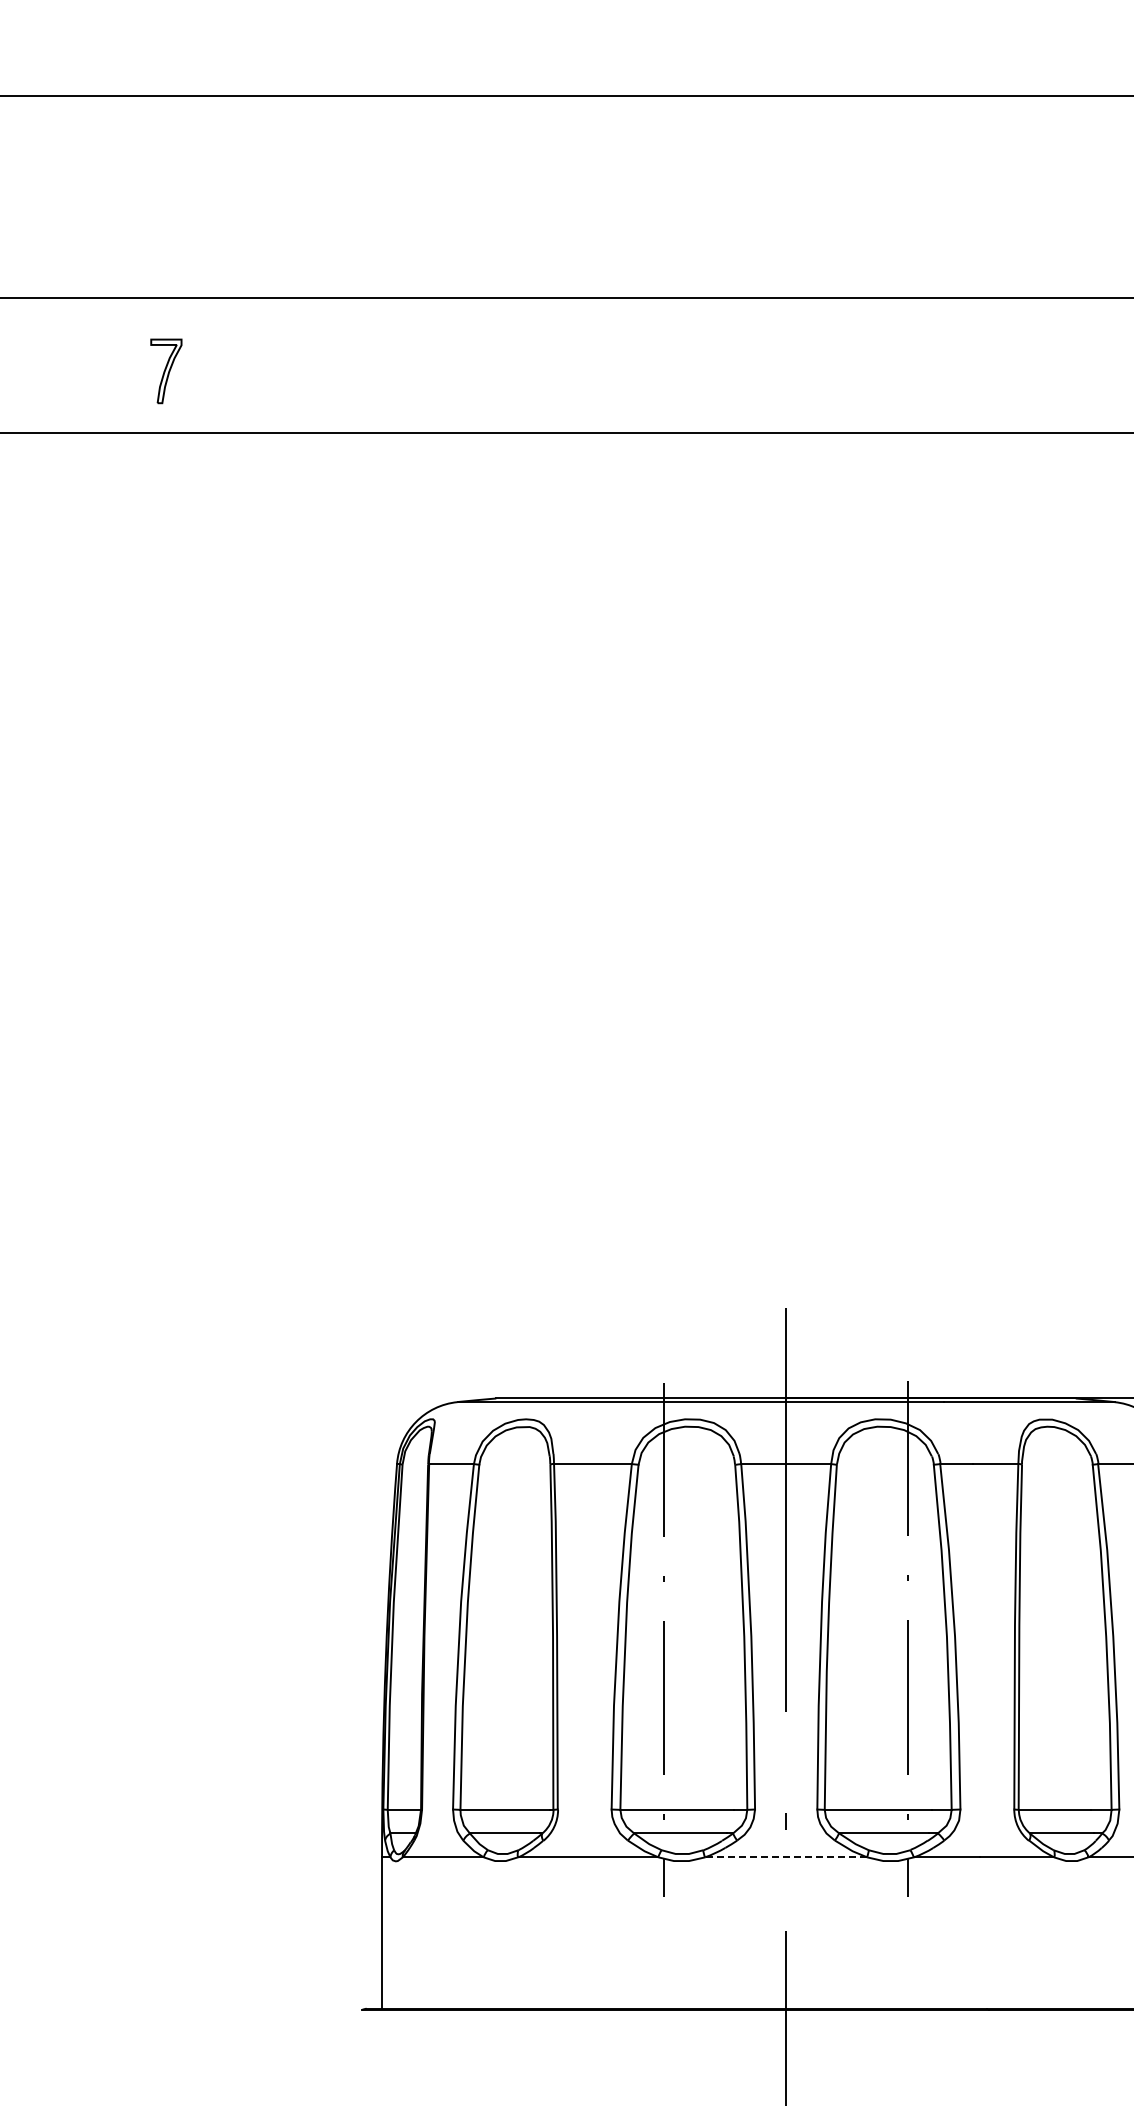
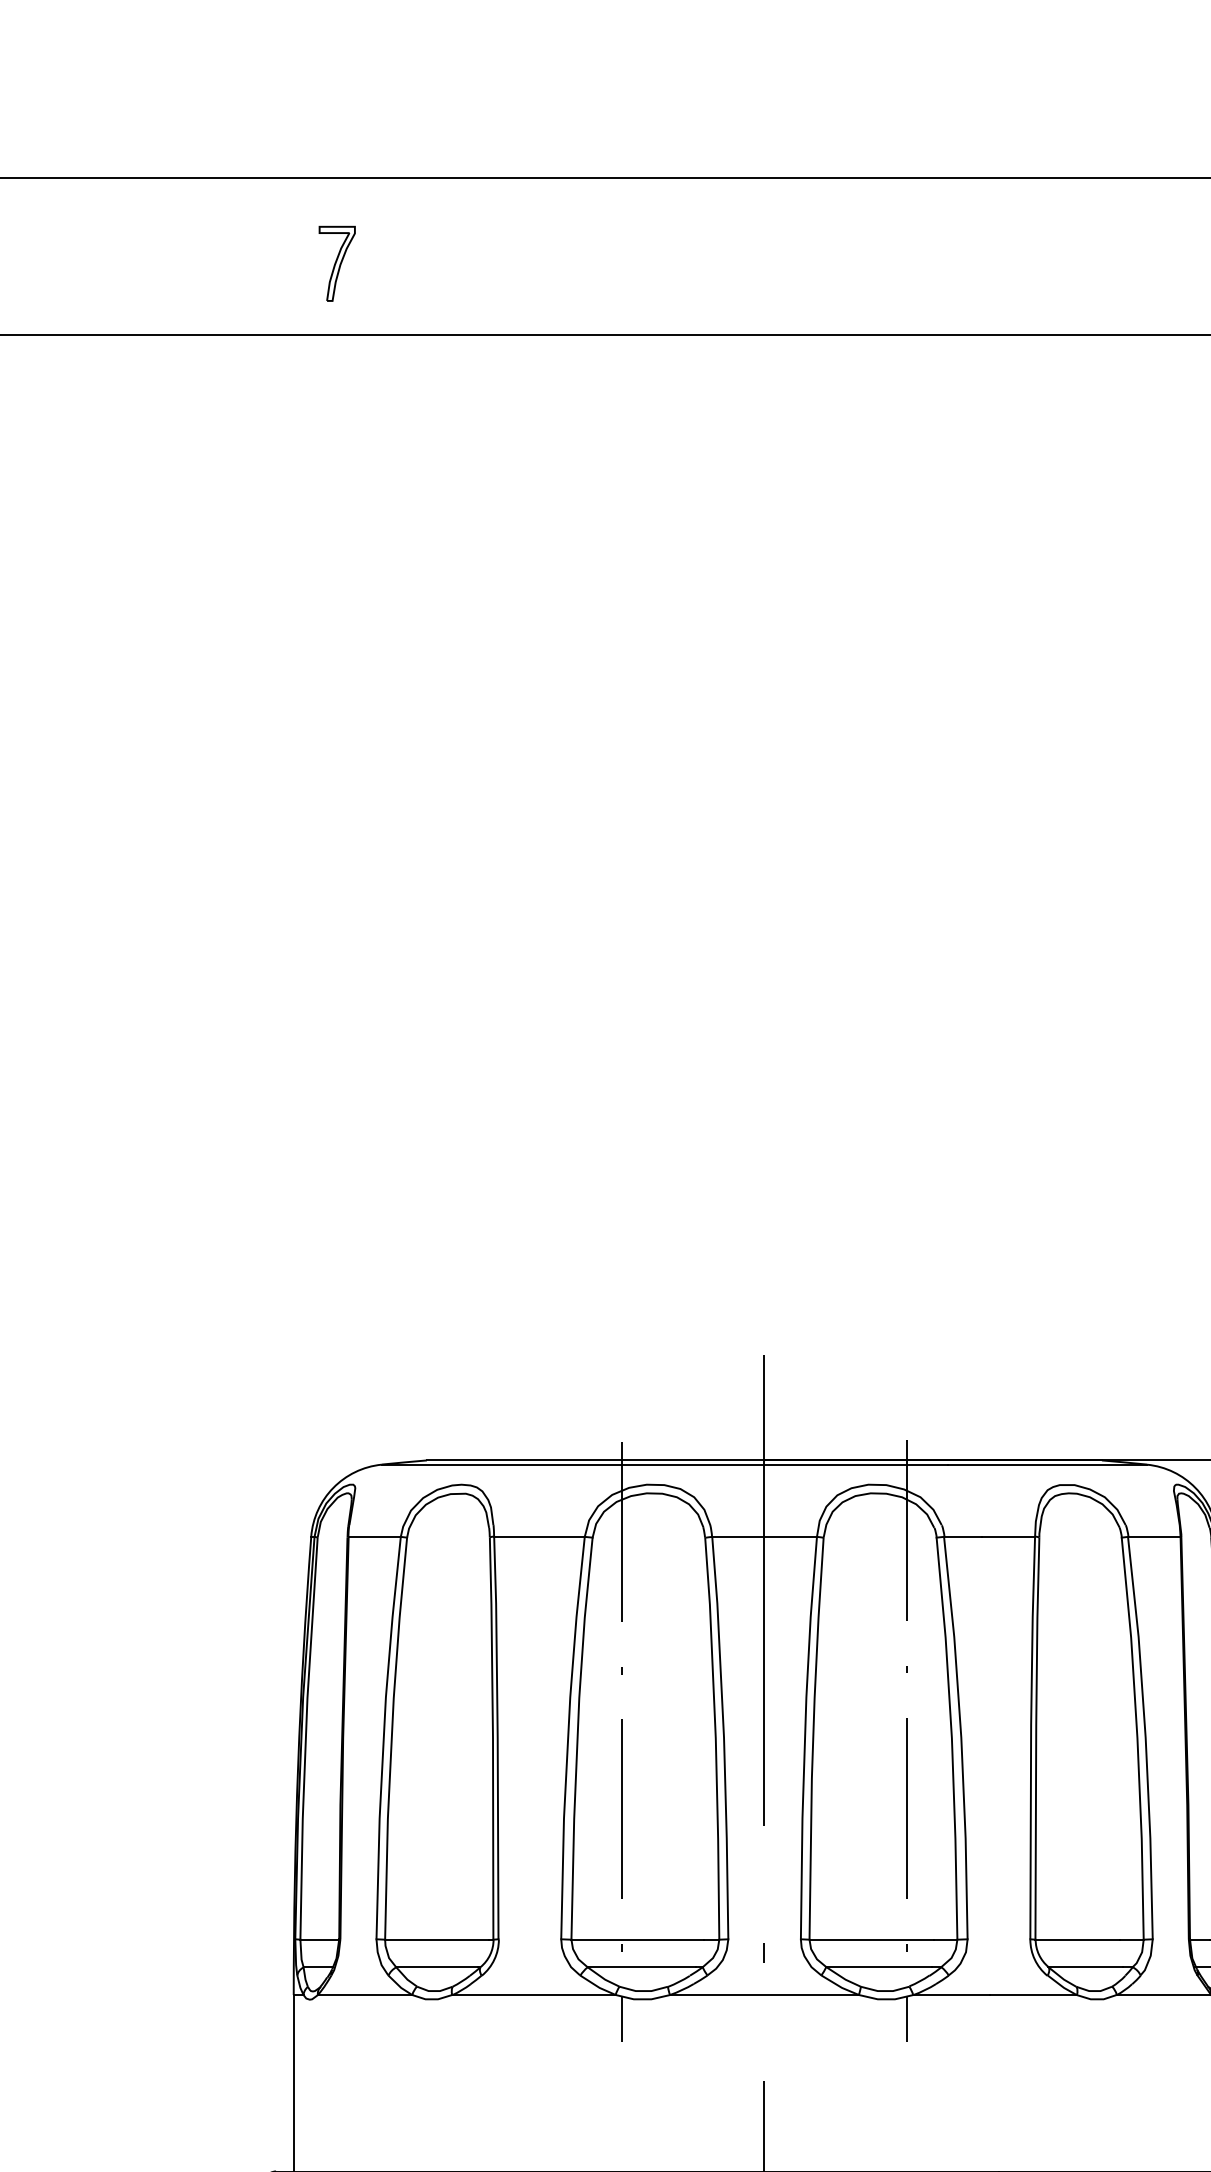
part: (166, 371) -> (337, 263), moved
line: (786, 1857) -> (764, 1995), dashed -> solid

